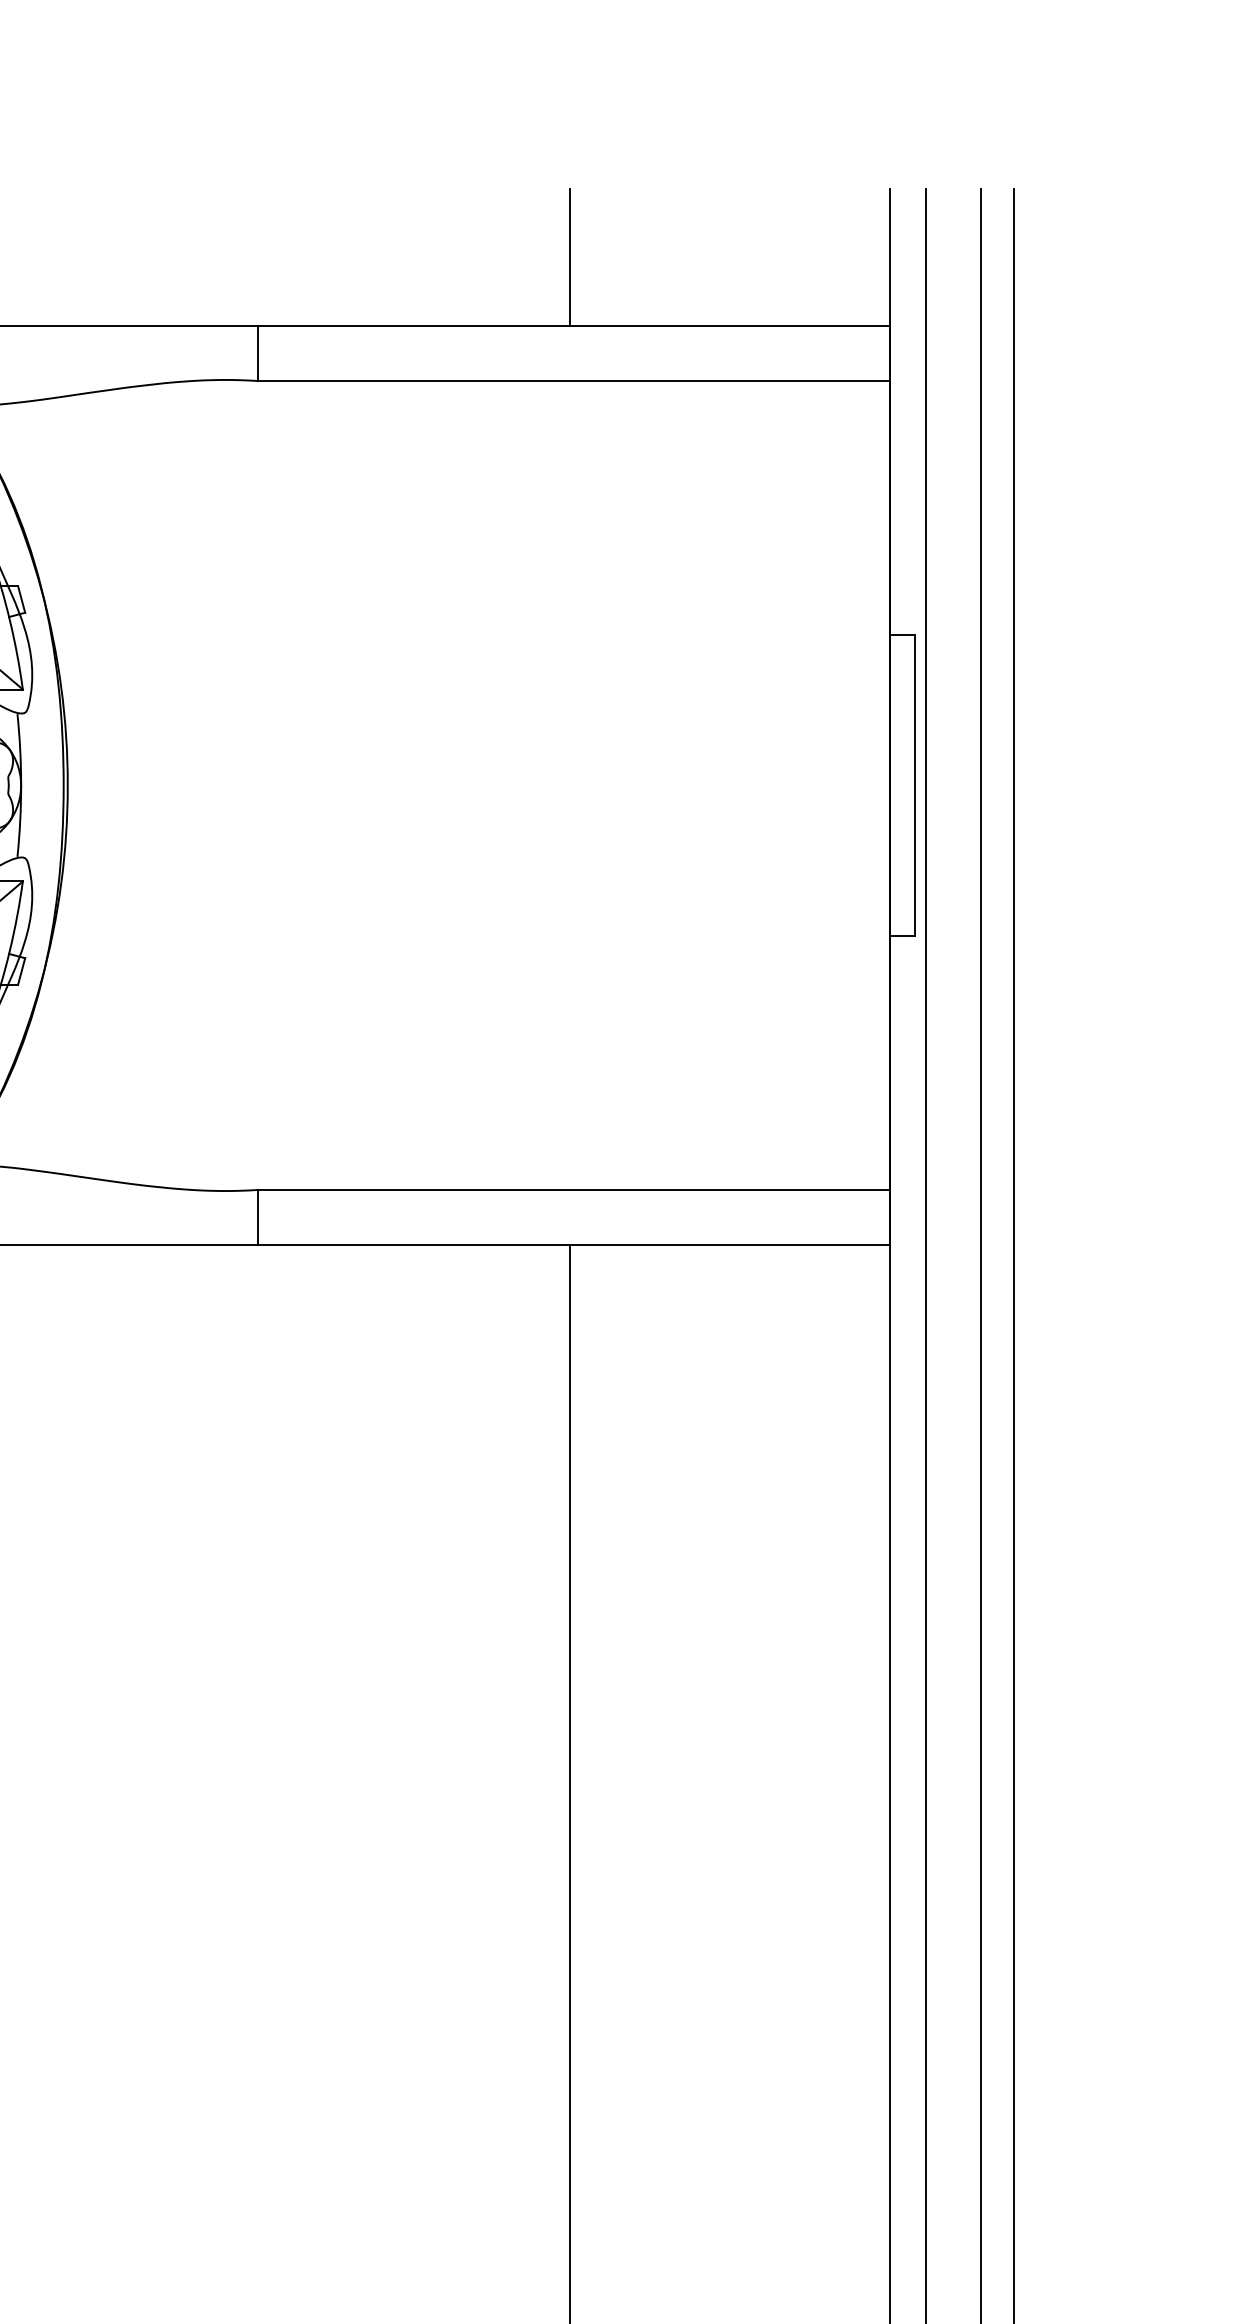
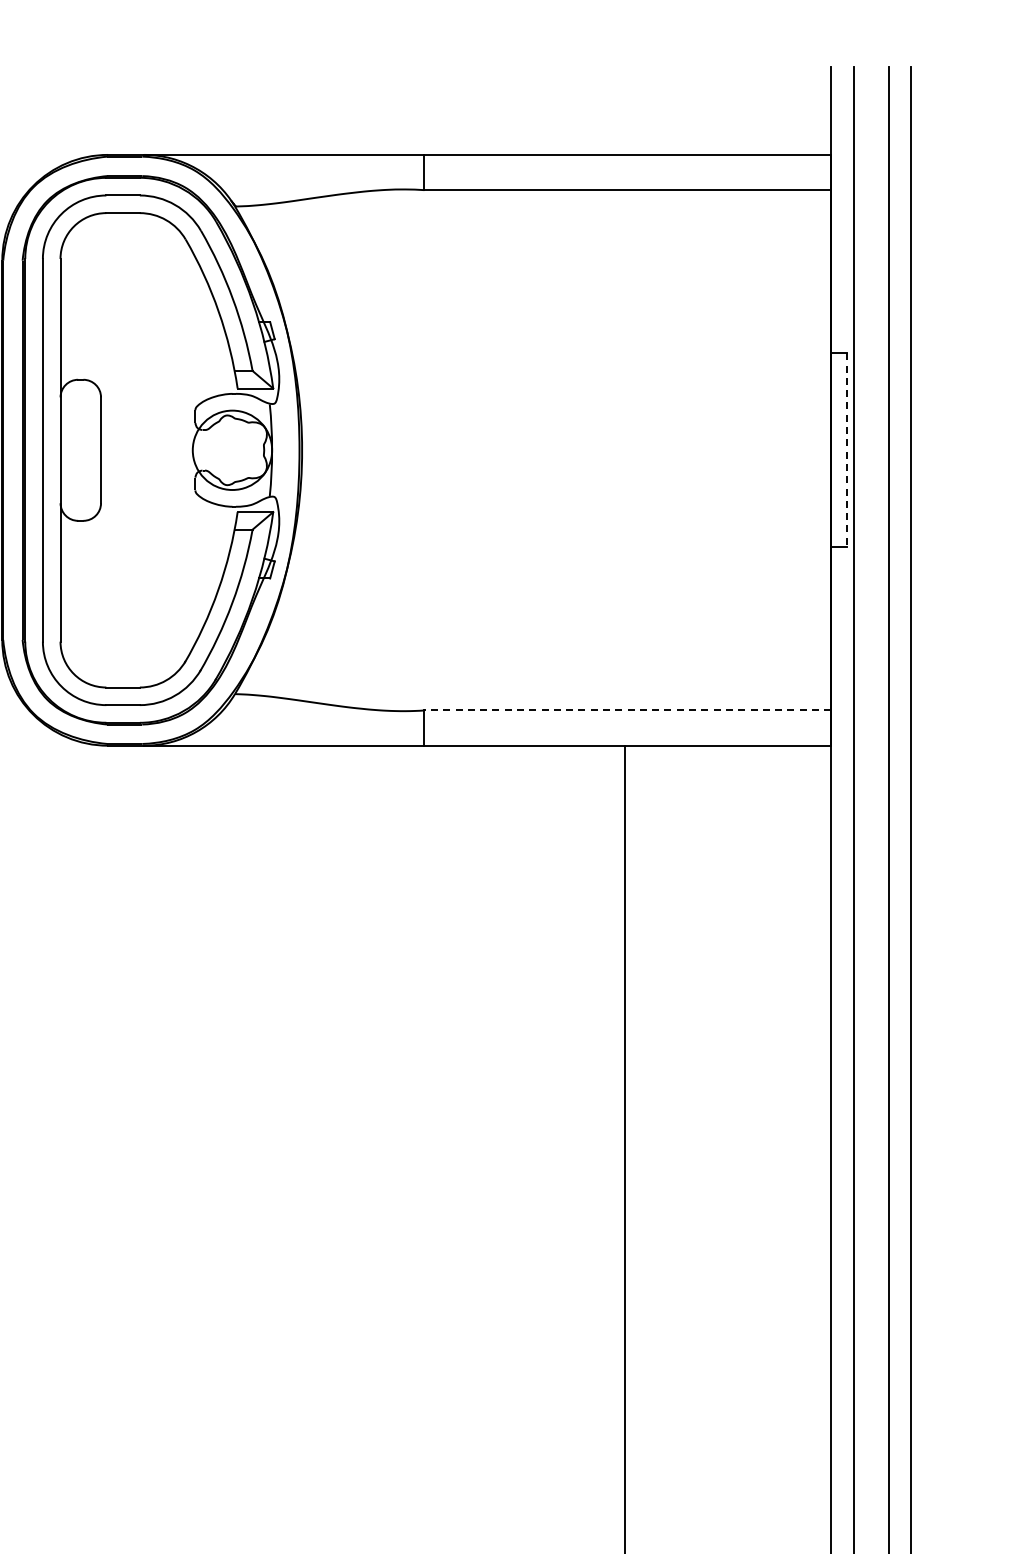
line: (568, 257) -> (624, 110), removed
line: (915, 785) -> (847, 450), solid -> dashed
line: (573, 1189) -> (627, 710), solid -> dashed

